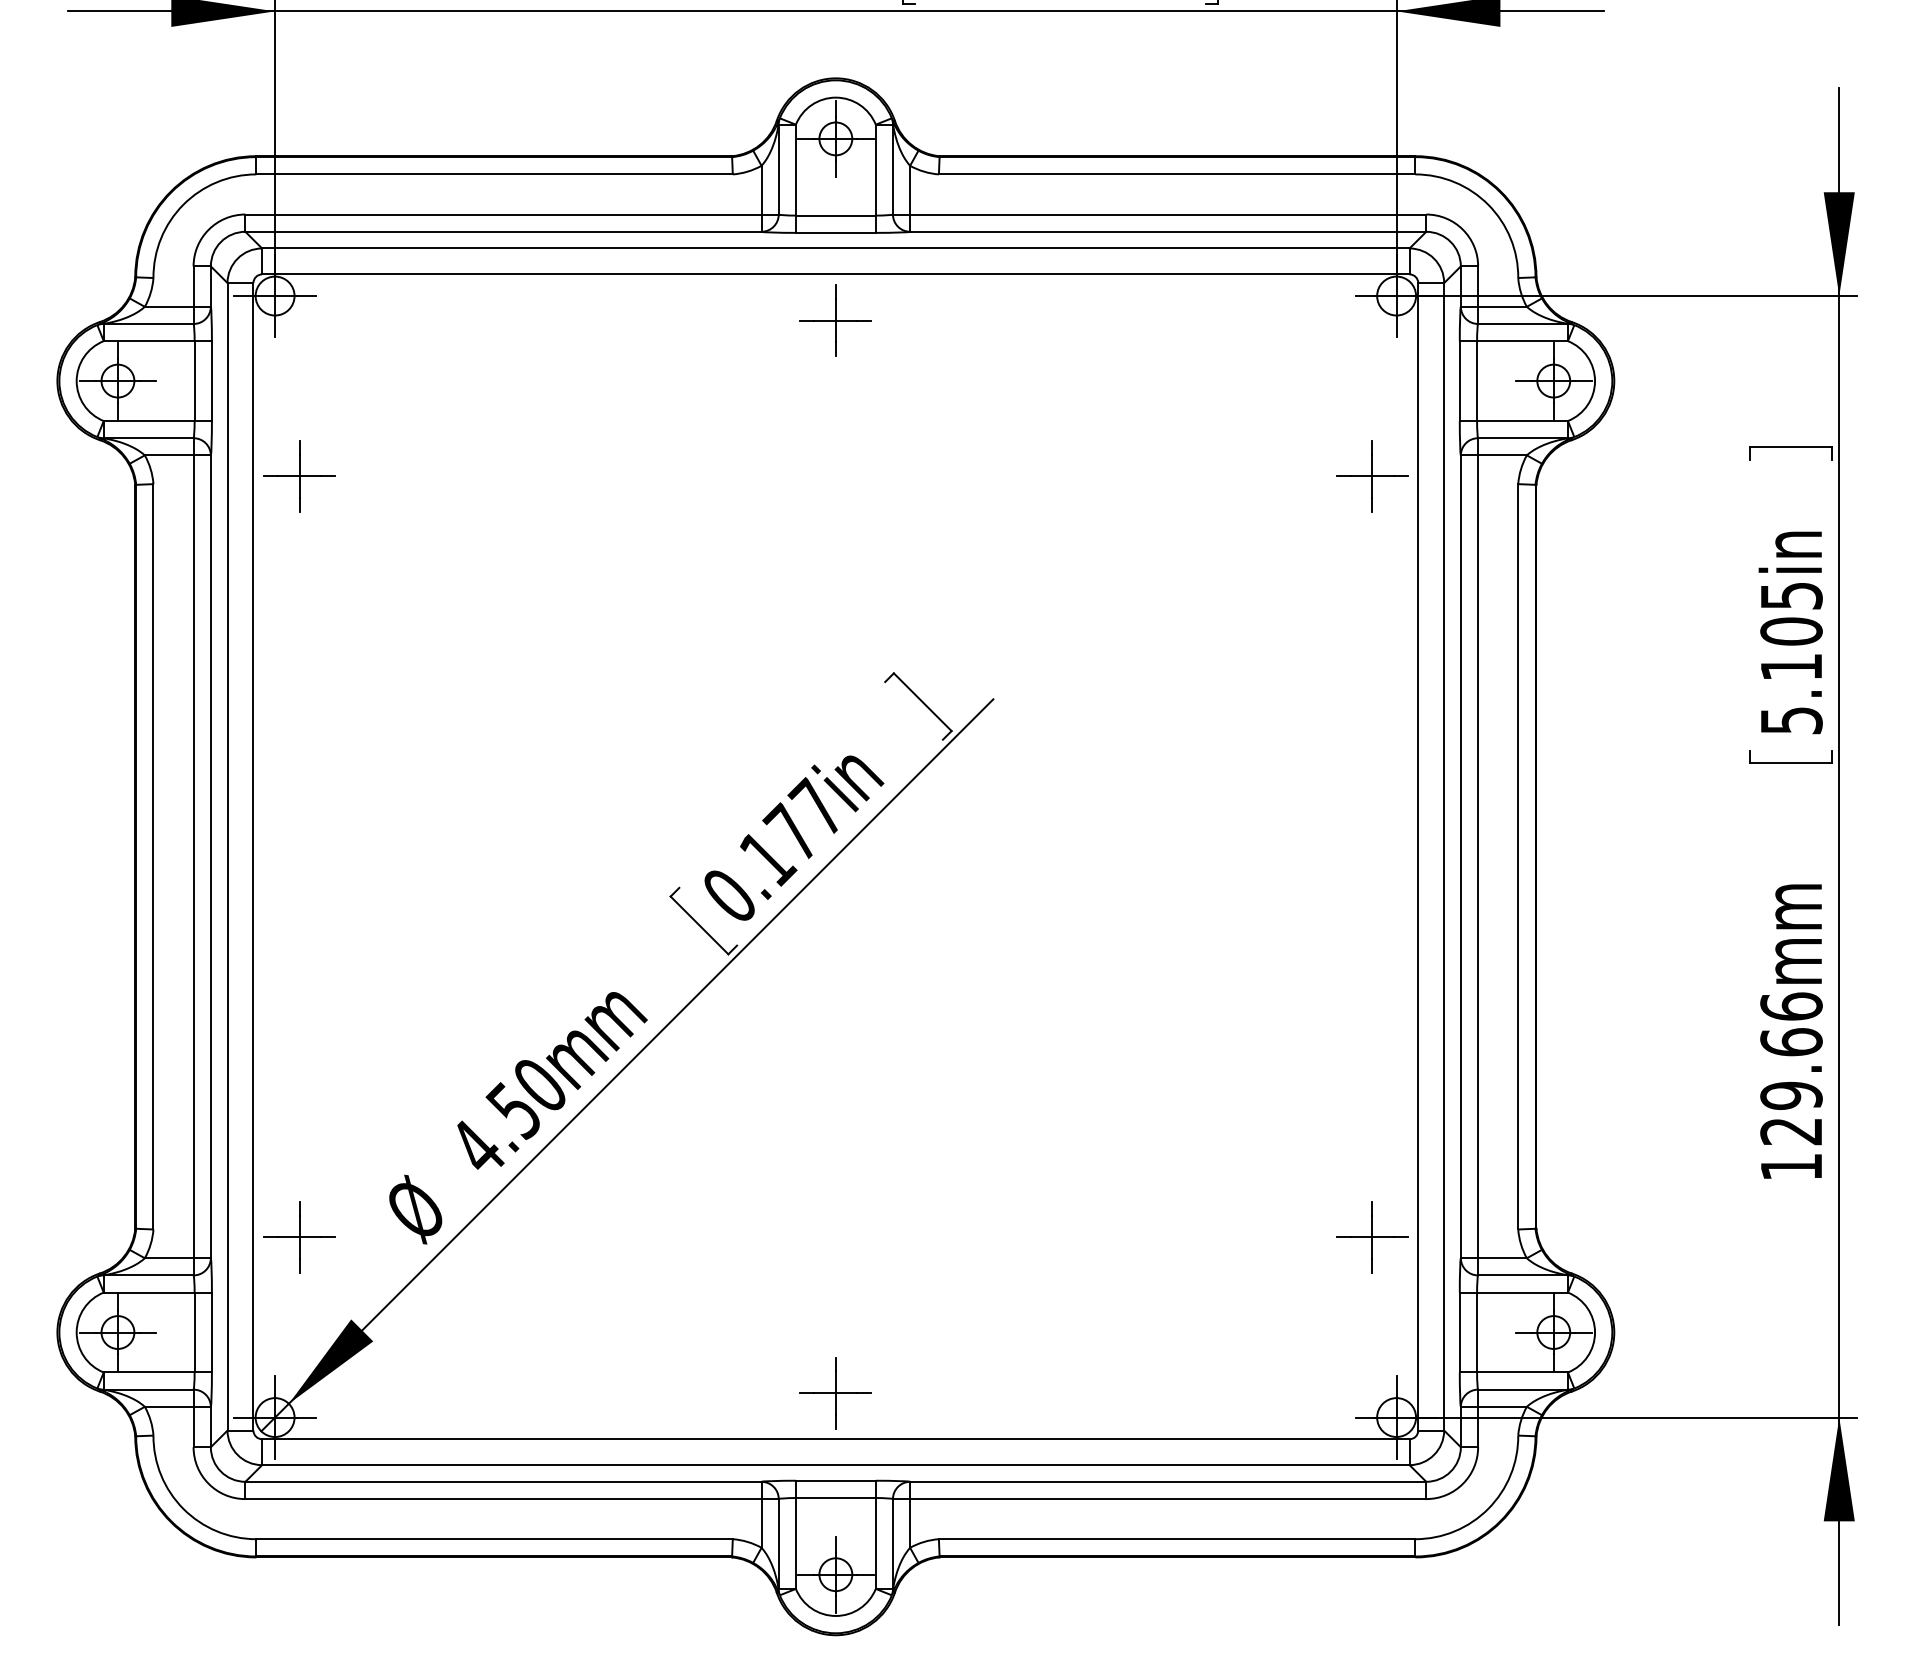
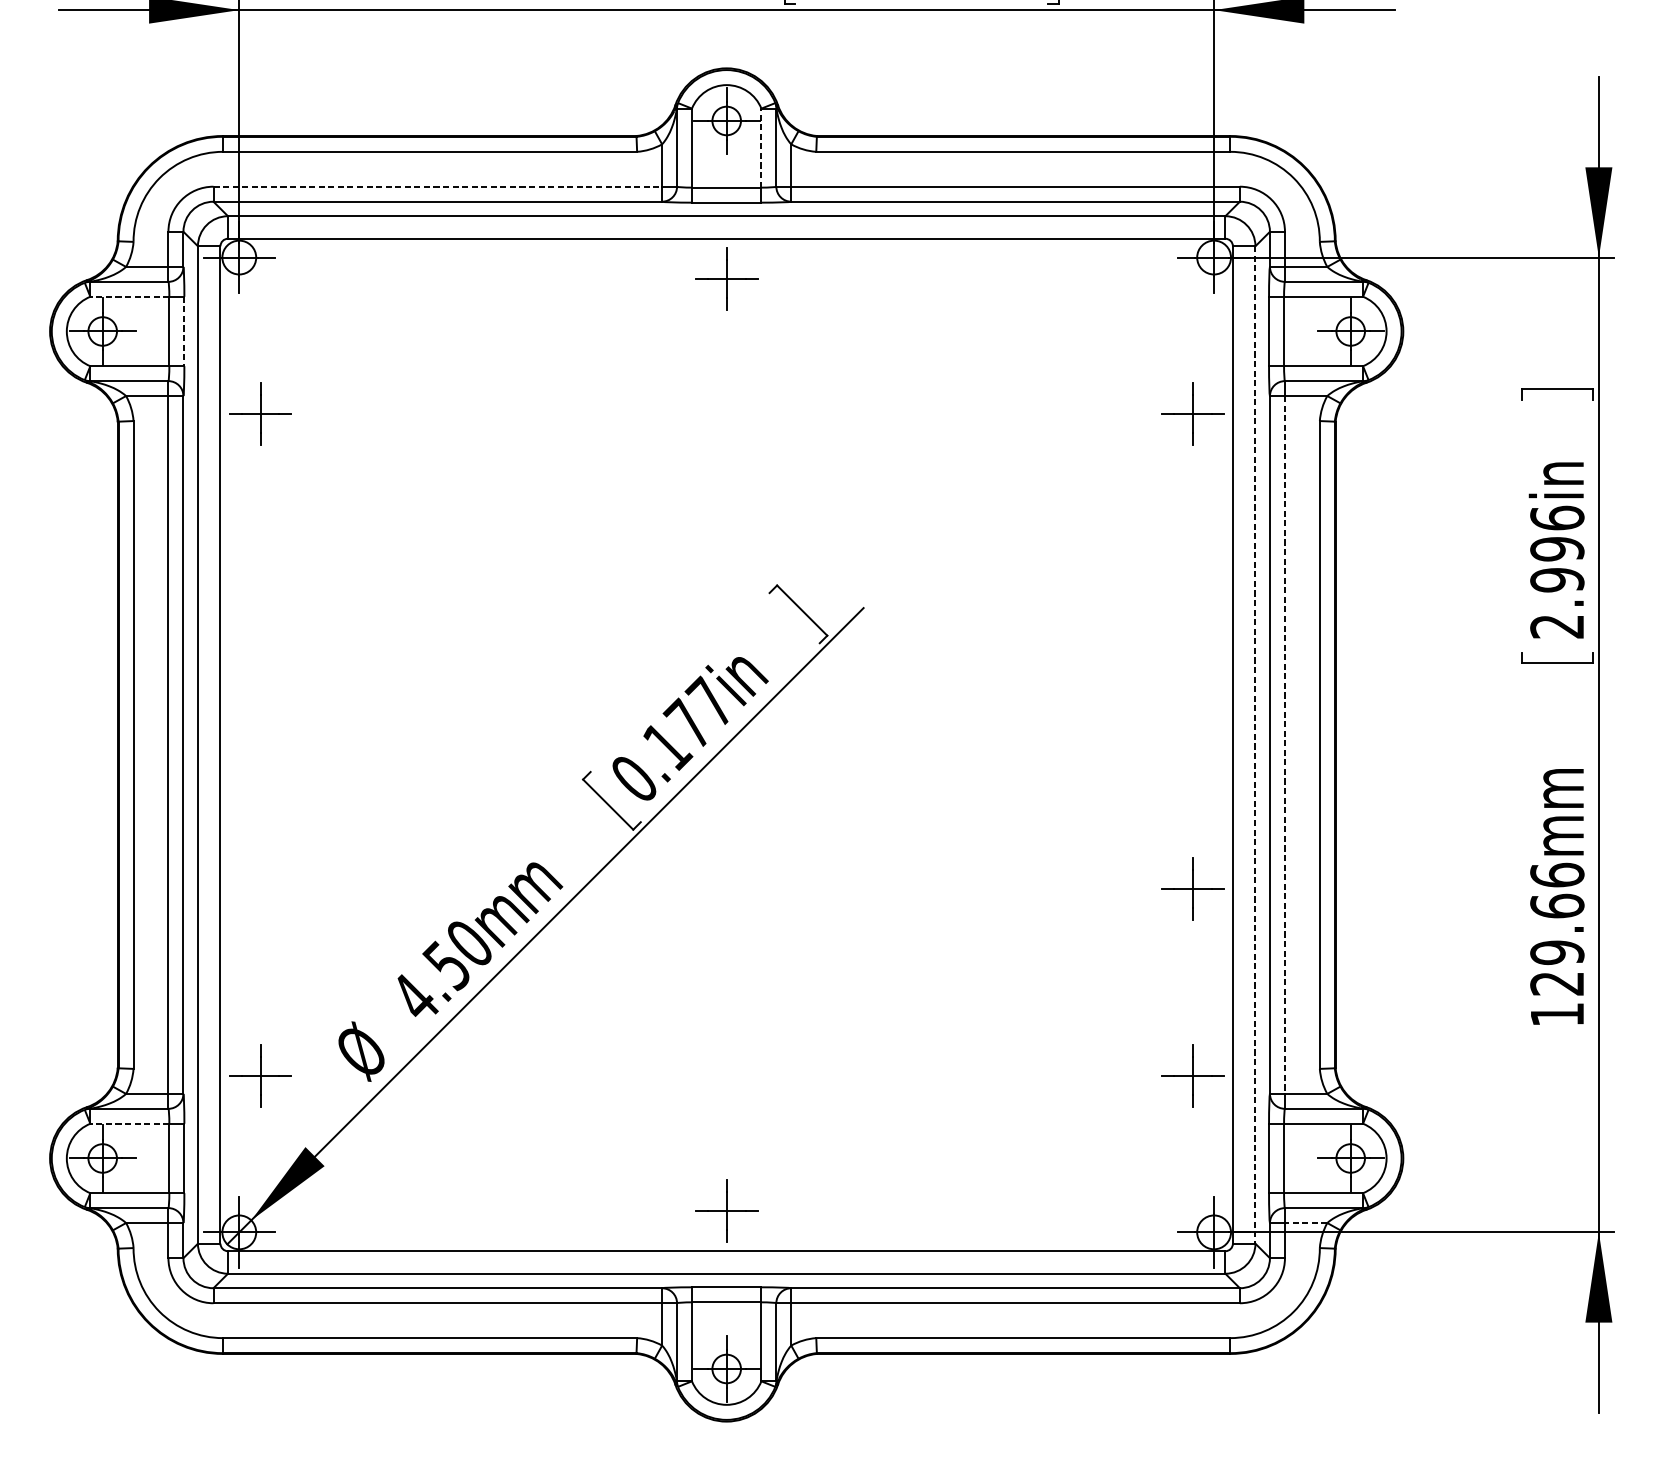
line: (875, 169) -> (761, 147), solid -> dashed
line: (504, 214) -> (438, 186), solid -> dashed
line: (148, 341) -> (129, 297), solid -> dashed
line: (211, 381) -> (184, 331), solid -> dashed
text: (1791, 657) -> (1557, 571), 5.105in -> 2.996in
line: (1444, 856) -> (1255, 744), solid -> dashed
line: (1478, 857) -> (1285, 745), solid -> dashed
part: (1372, 1022) -> (1193, 888), added
line: (148, 1292) -> (129, 1123), solid -> dashed
line: (1502, 1406) -> (1306, 1222), solid -> dashed

